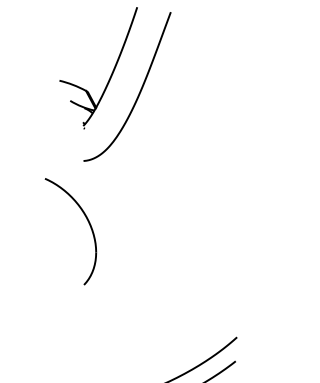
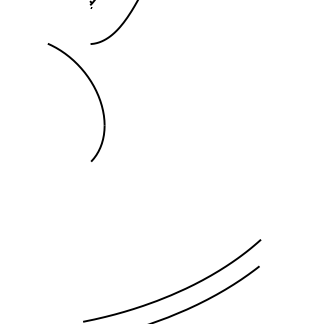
part: (88, 223) -> (96, 93), moved

